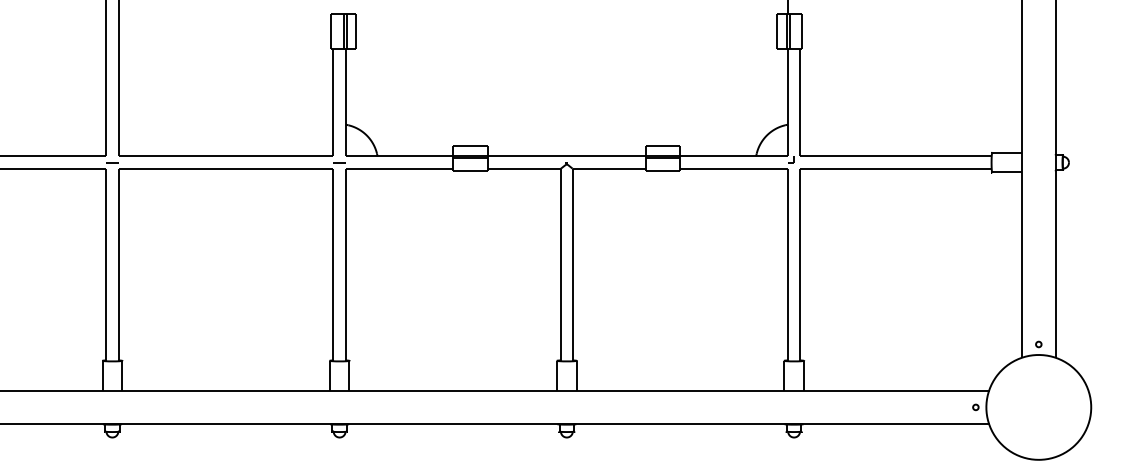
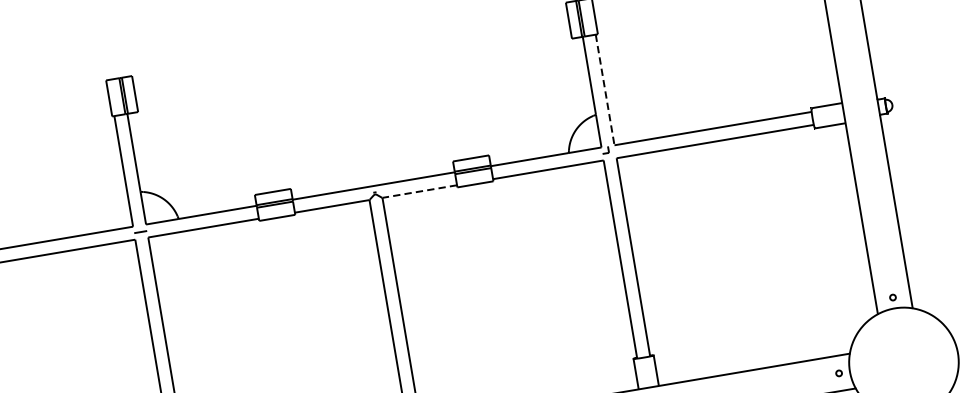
line: (800, 102) -> (605, 89), solid -> dashed
line: (608, 169) -> (418, 192), solid -> dashed

